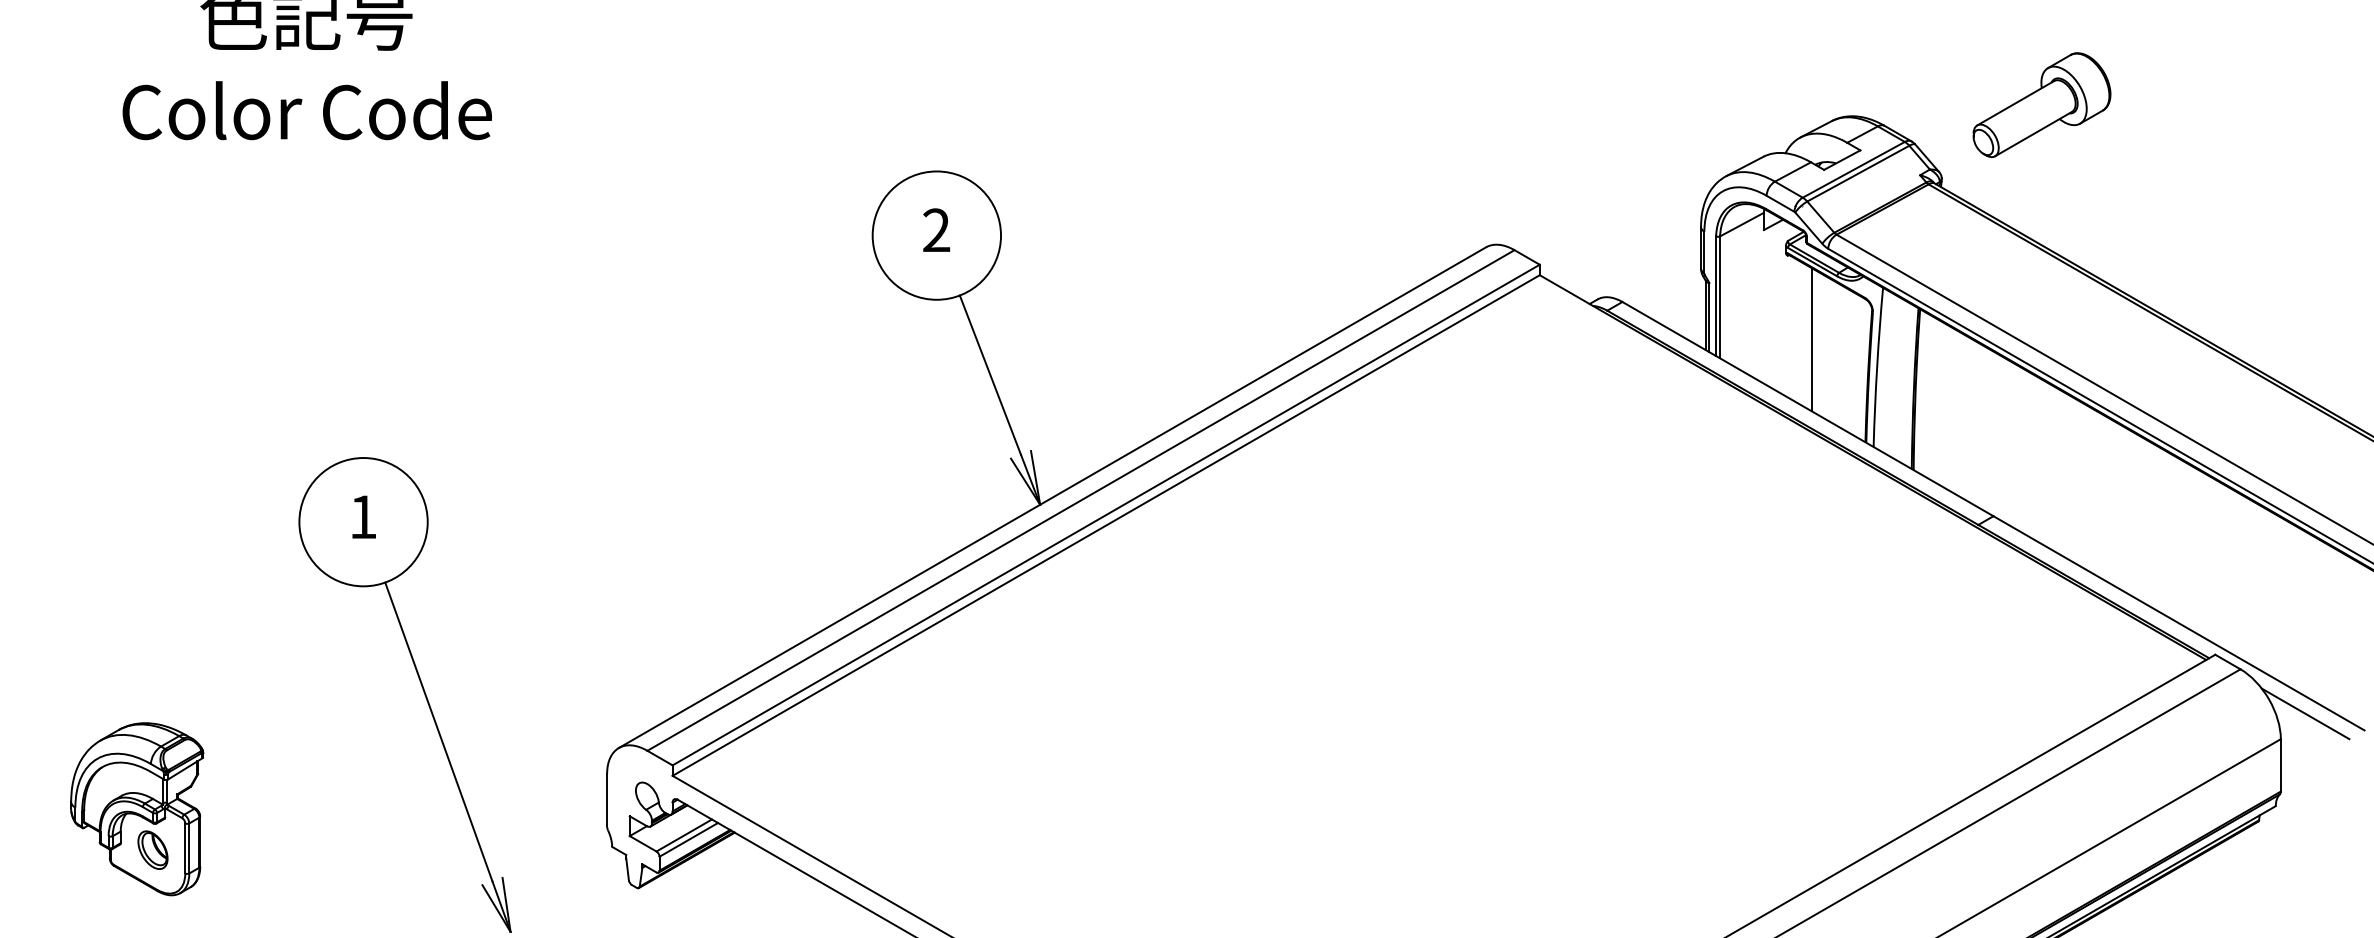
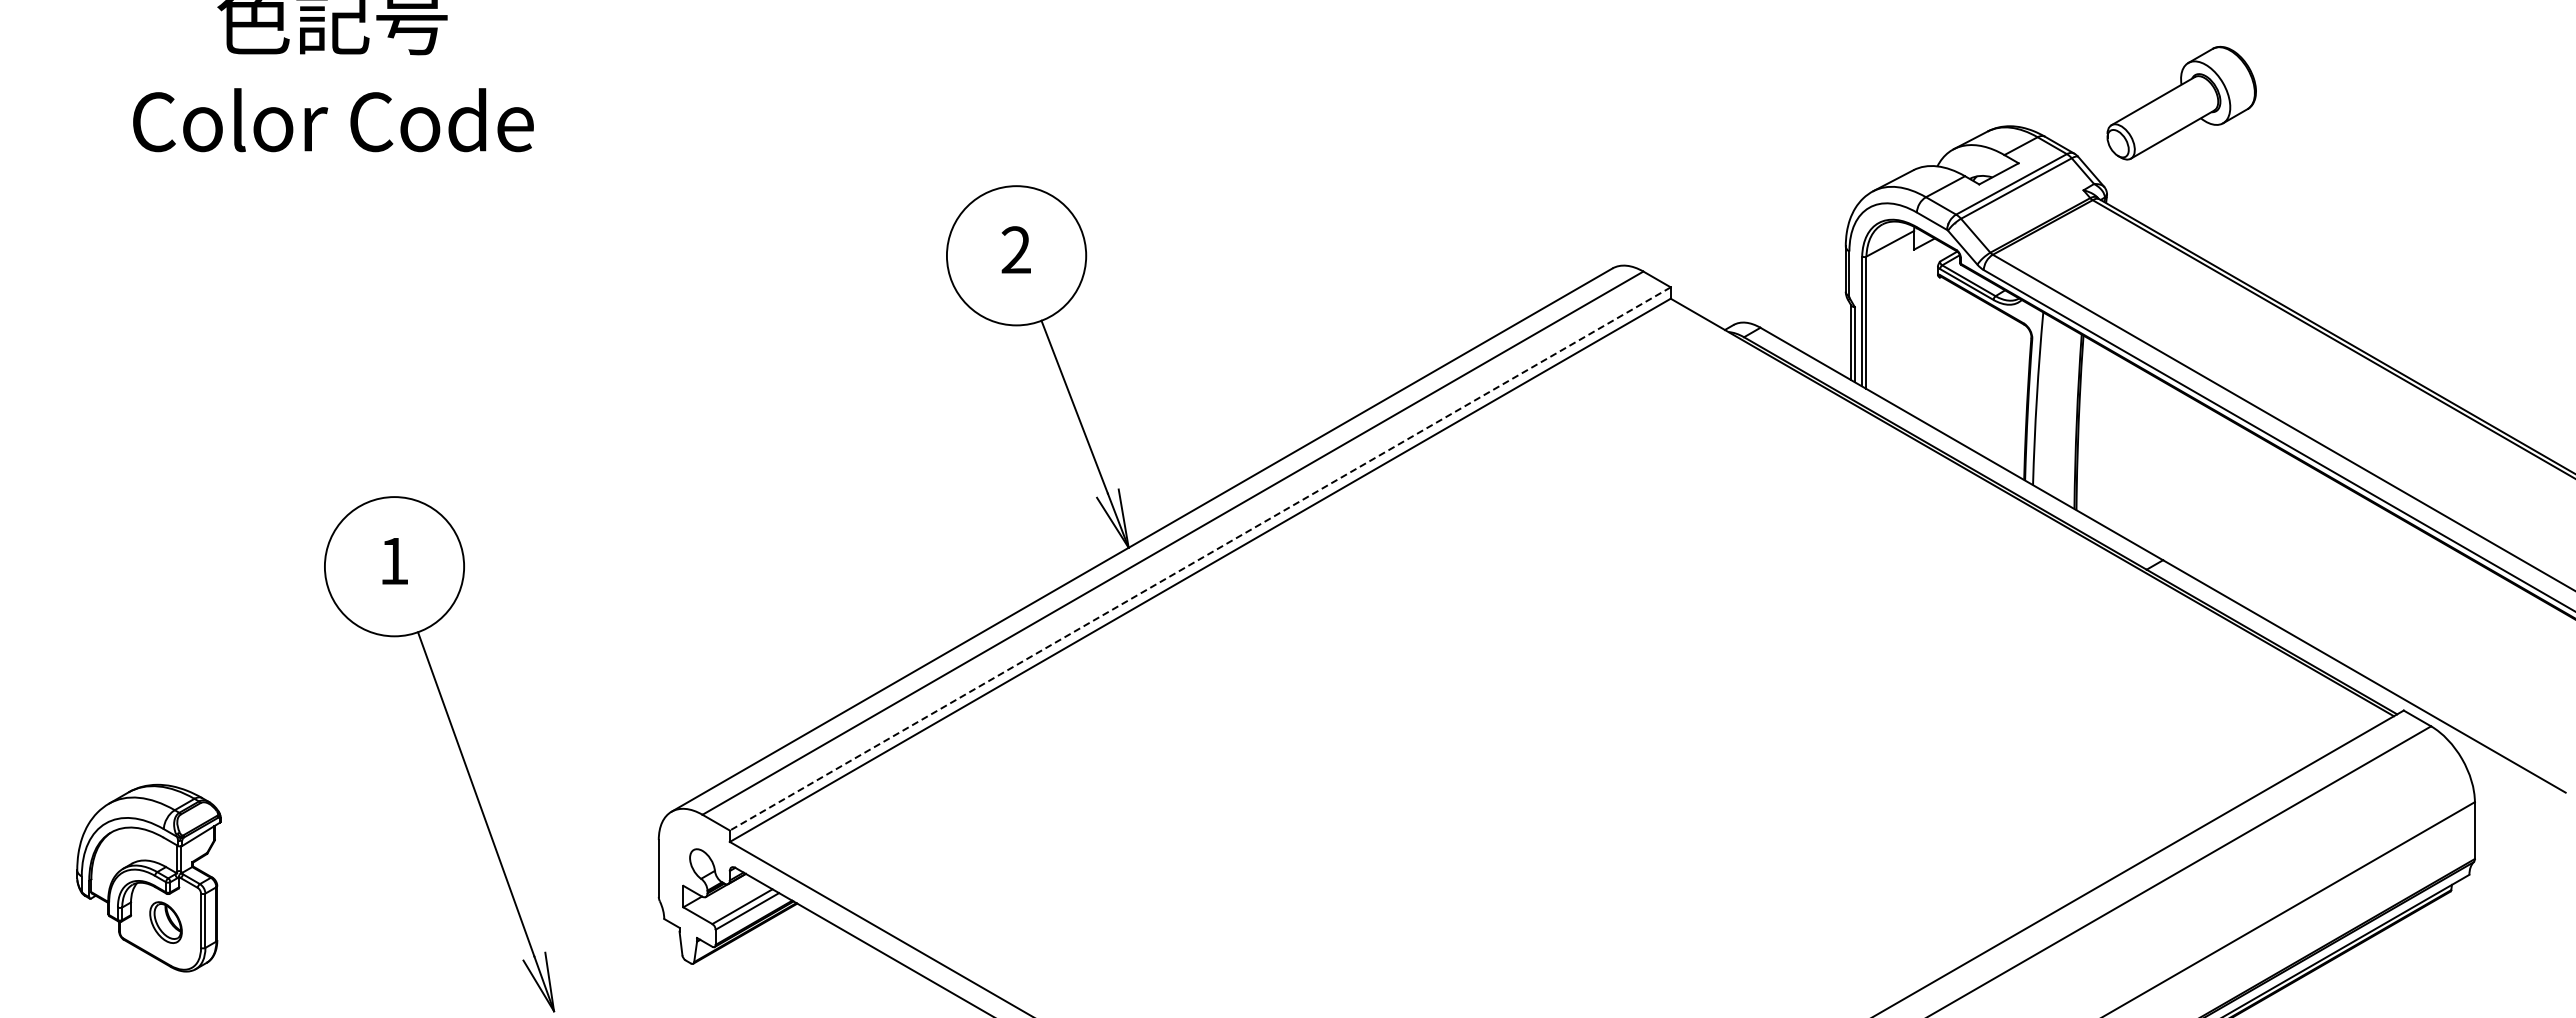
part: (2041, 104) -> (2181, 102), moved
line: (1812, 339) -> (1966, 368), removed
line: (1105, 515) -> (1199, 559), solid -> dashed
line: (2305, 713) -> (2501, 774), removed

